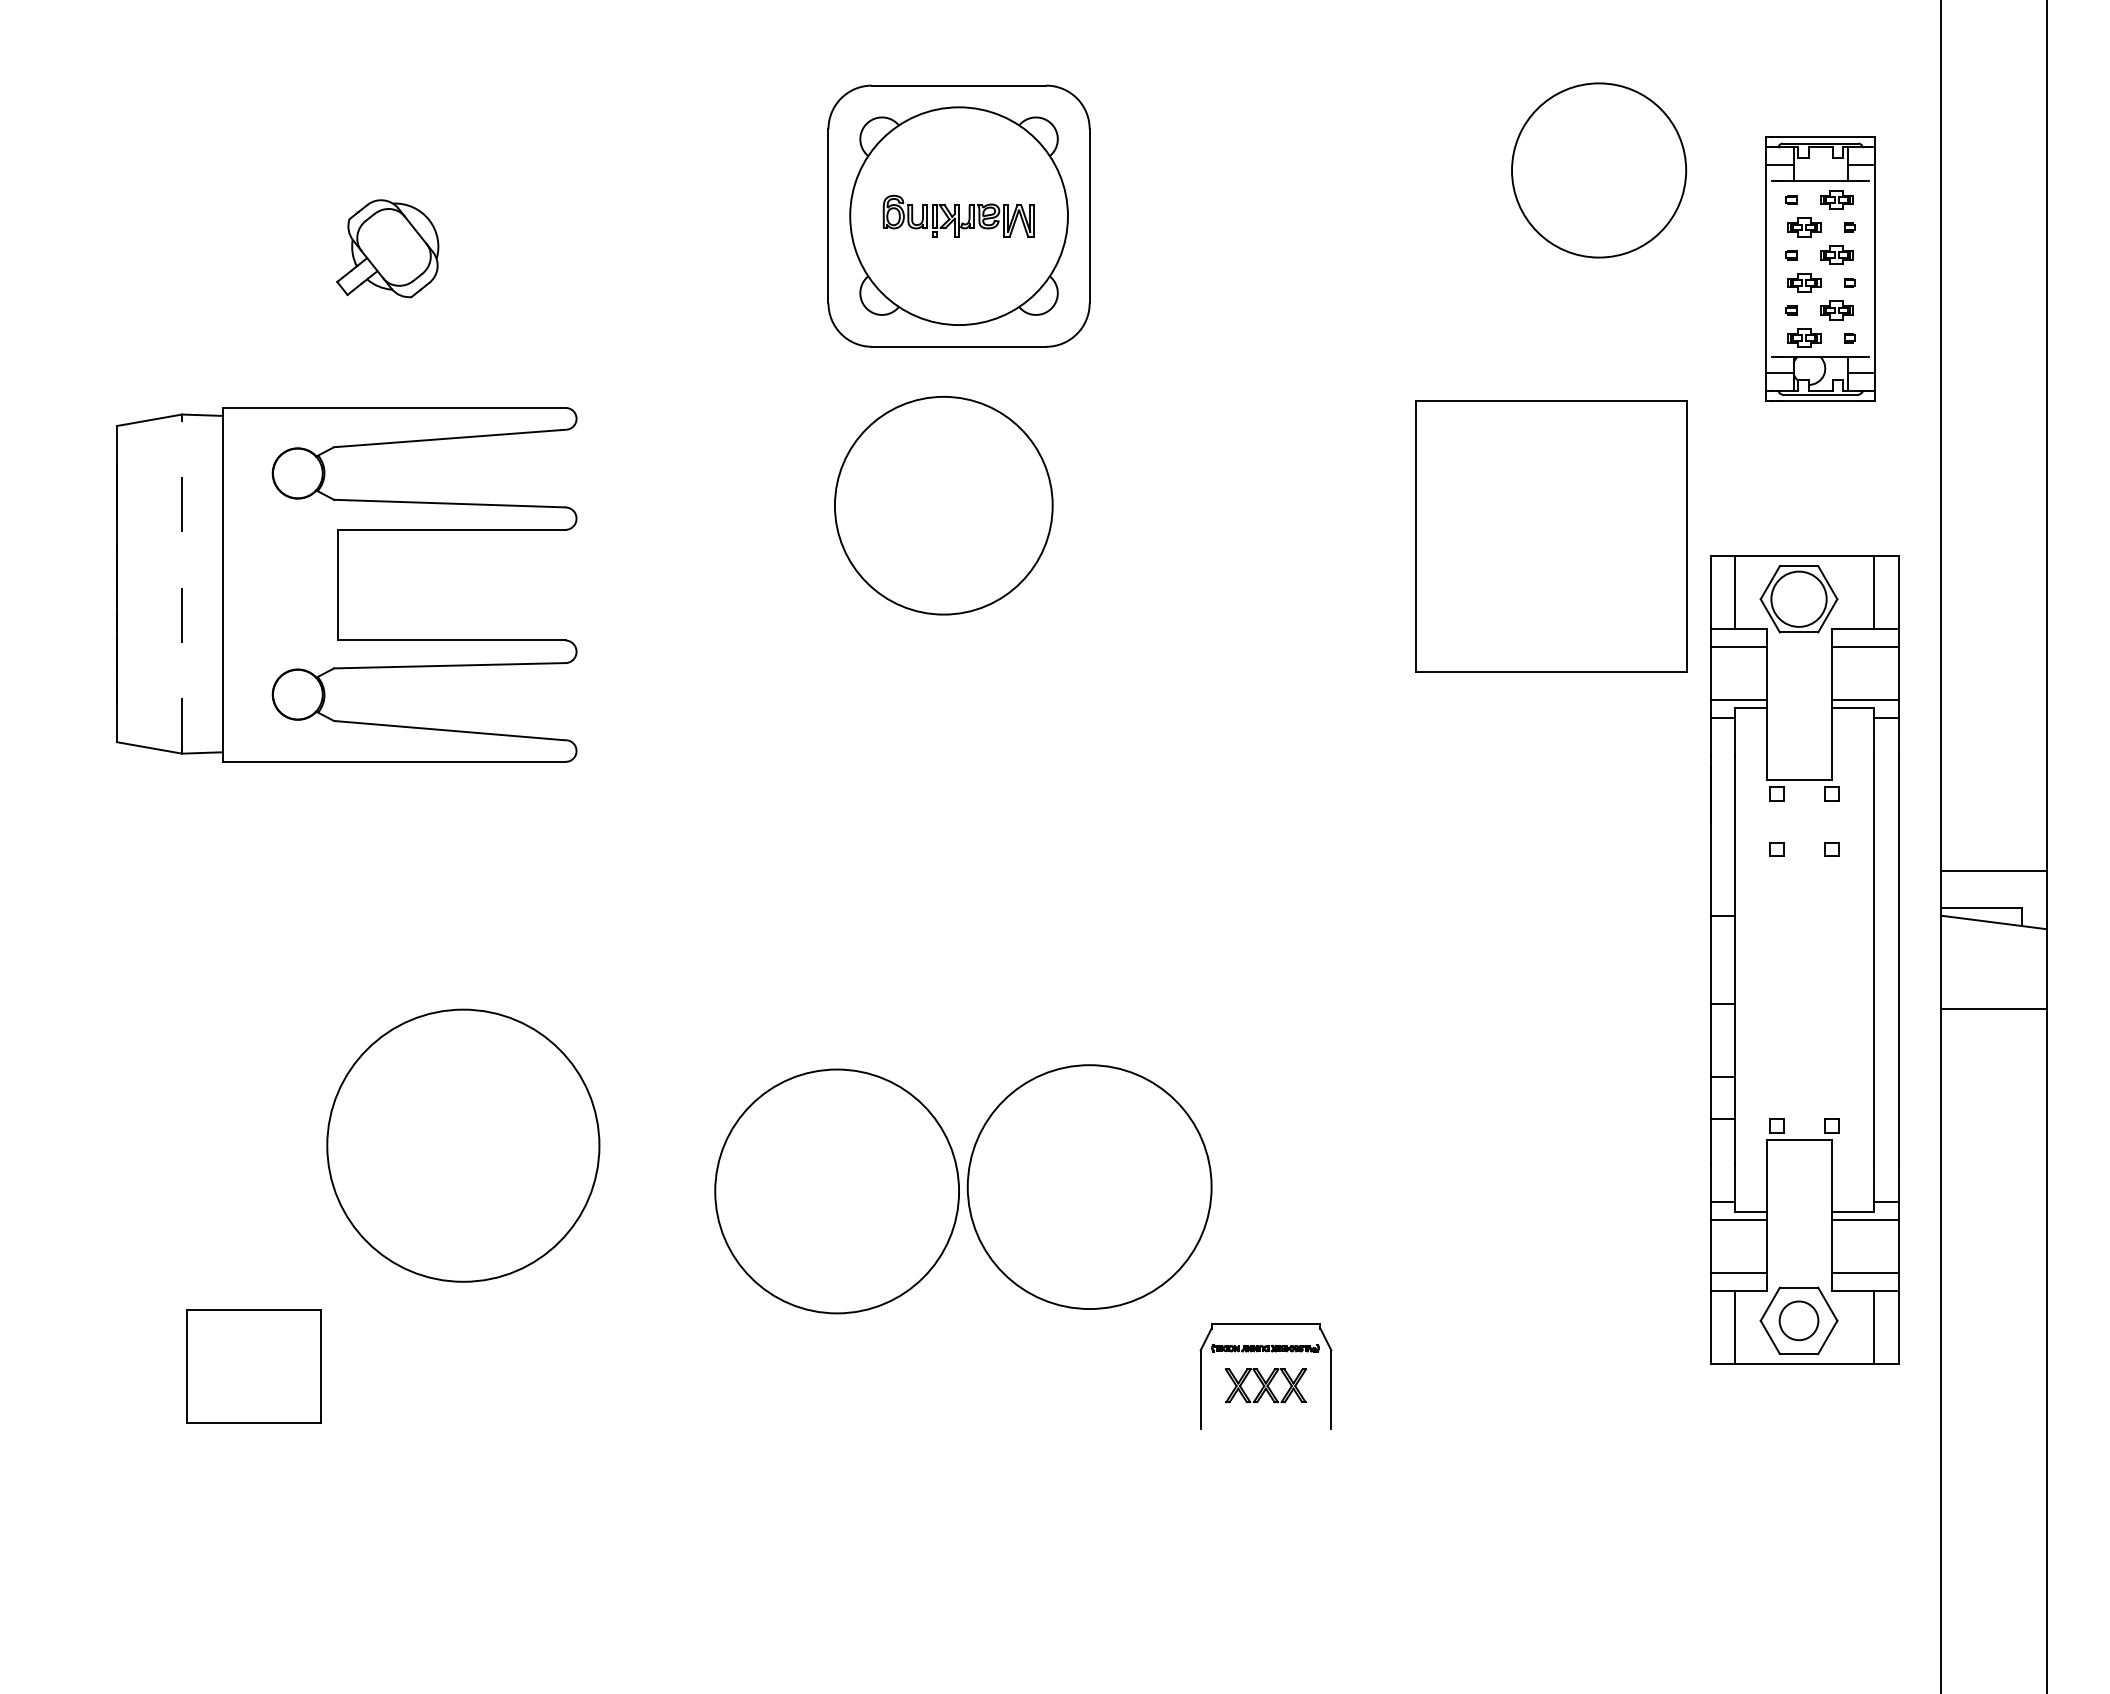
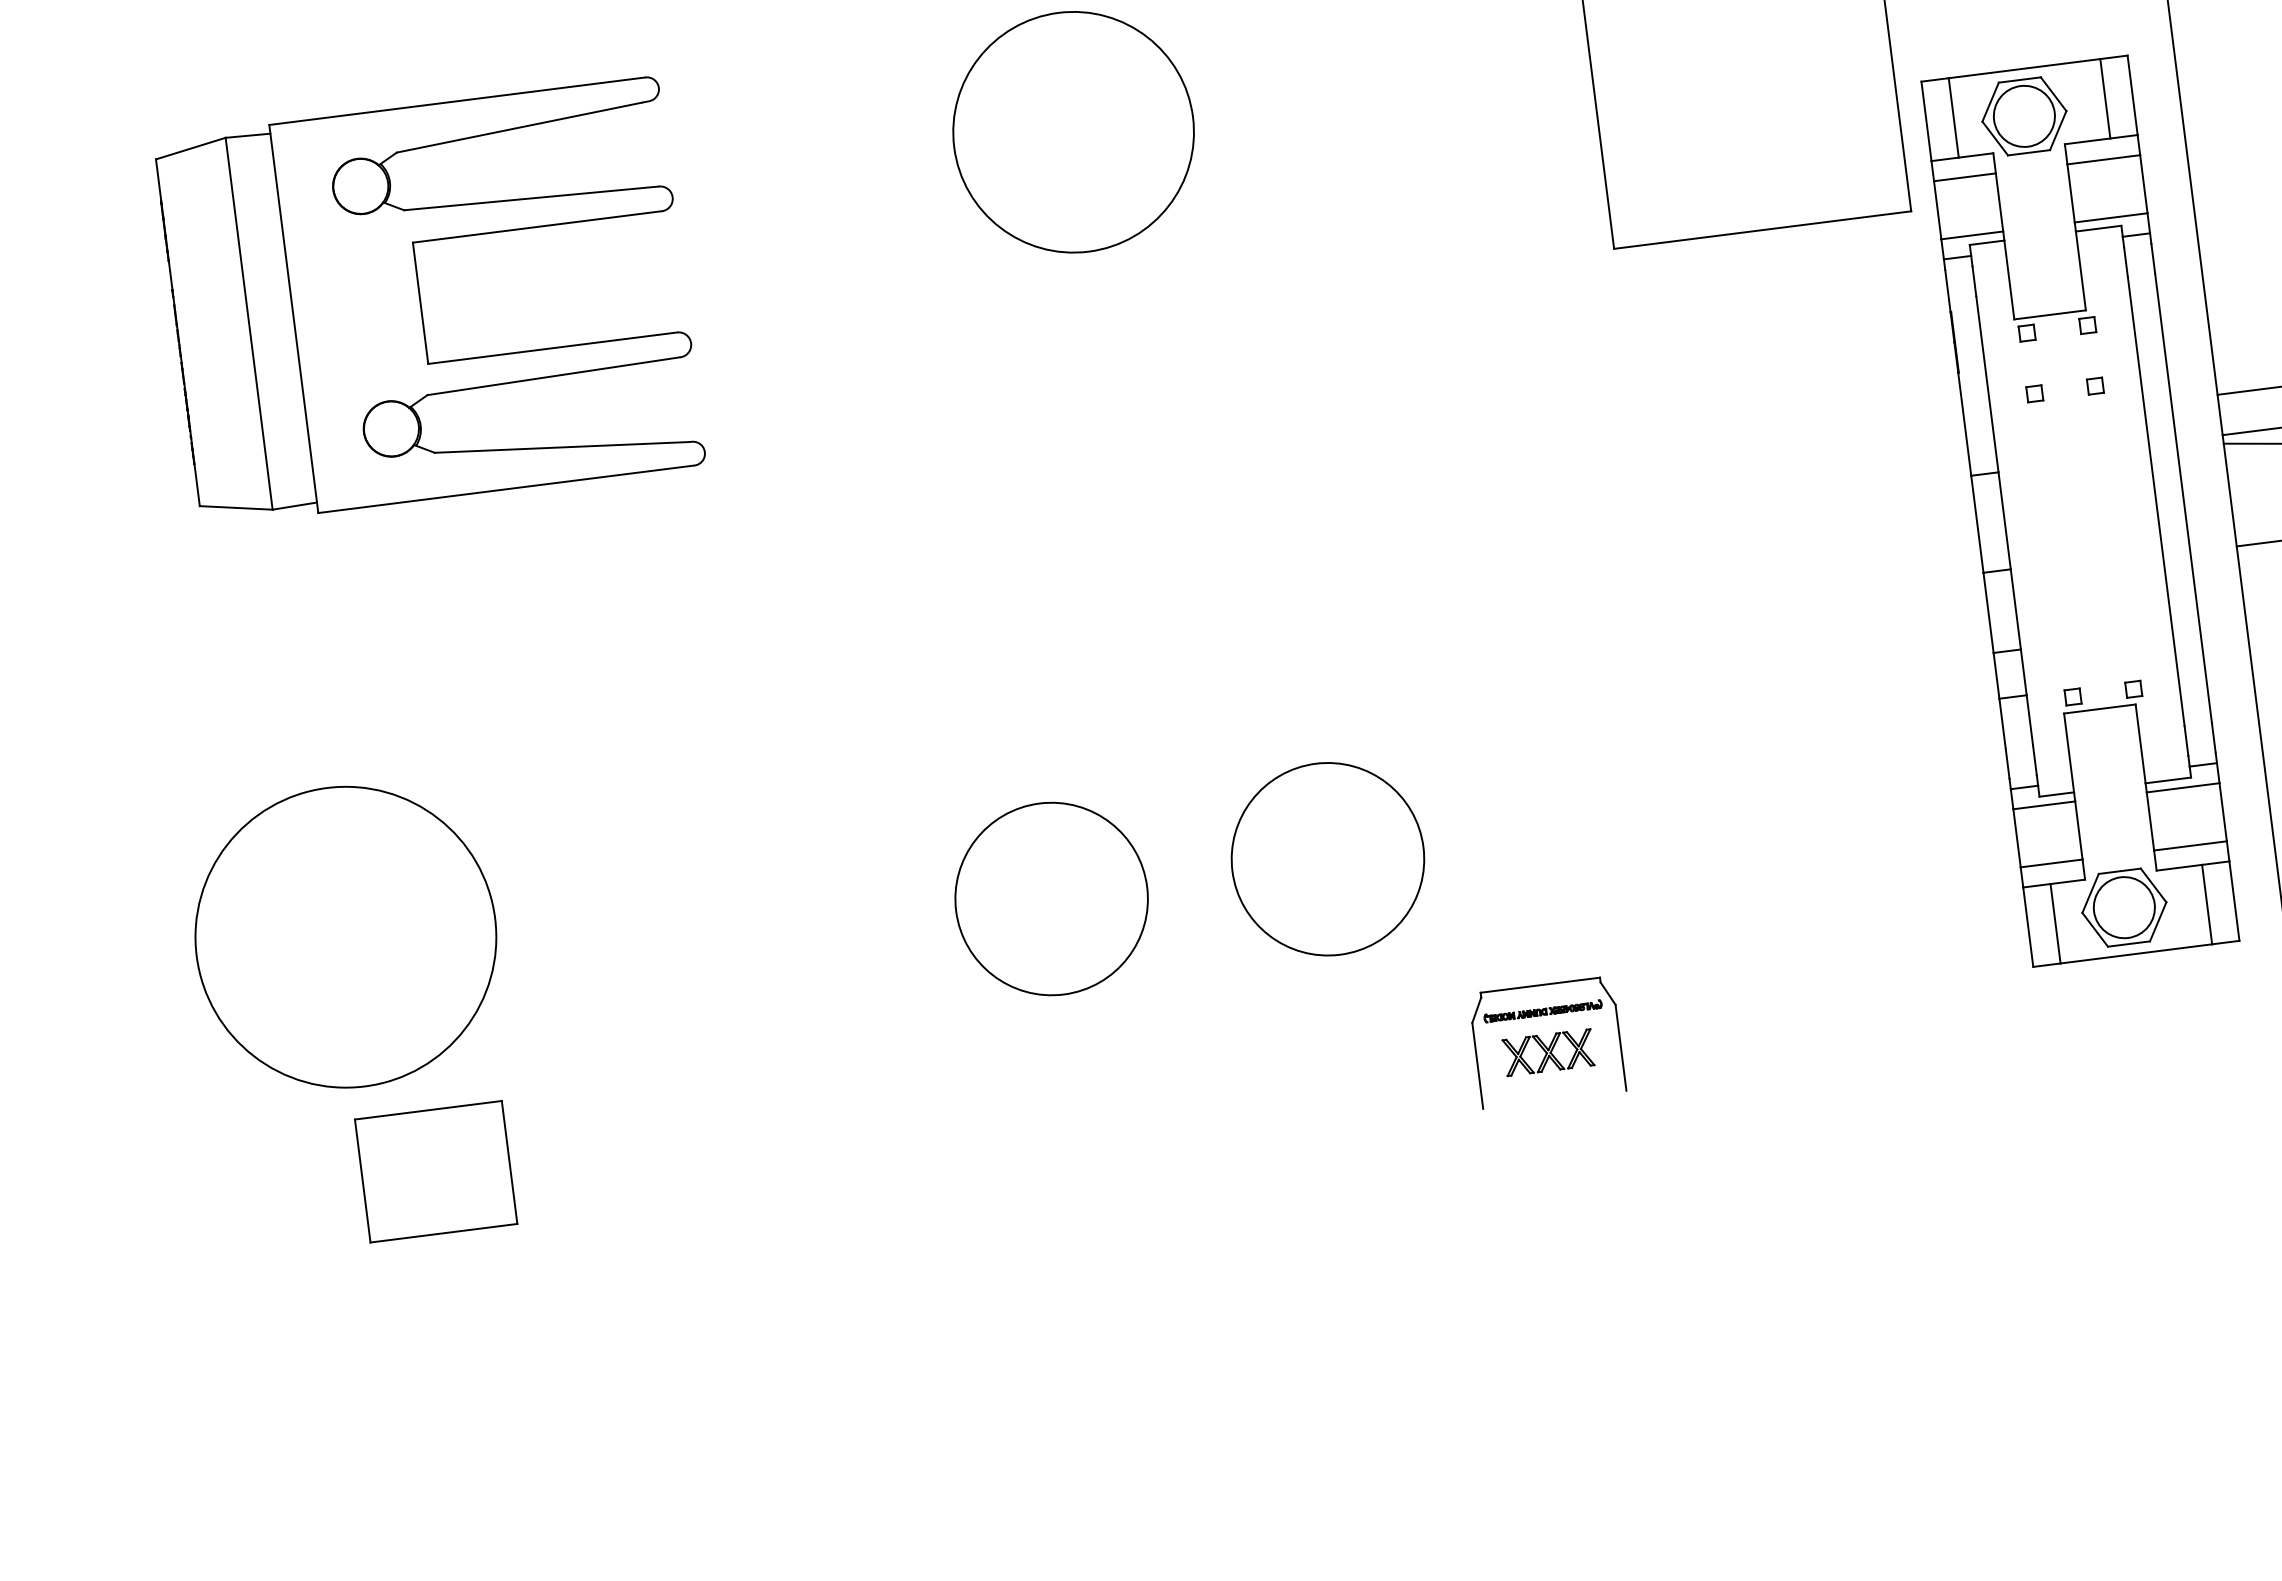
line: (182, 584) -> (249, 324), dashed -> solid
circle: (463, 1145) -> (346, 936), moved
circle: (1089, 1187) -> (1327, 859), size x0.71
circle: (837, 1191) -> (1052, 899), size x0.71
circle: (1798, 1320) -> (2123, 907), size x1.43

